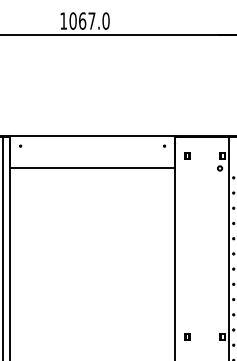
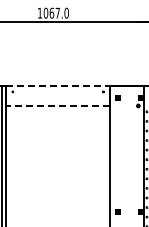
line: (93, 135) -> (58, 85), solid -> dashed
line: (93, 167) -> (58, 105), solid -> dashed

